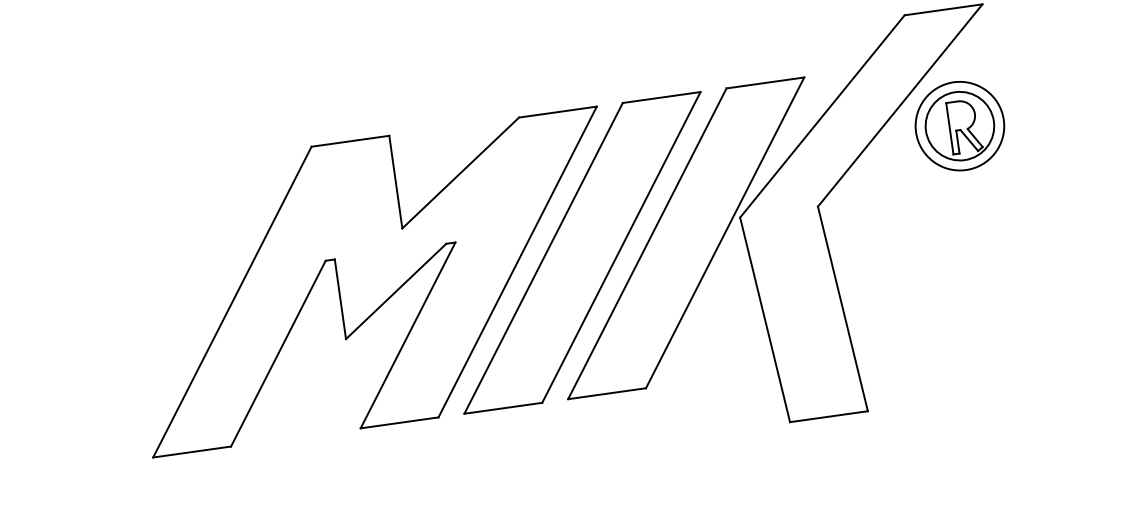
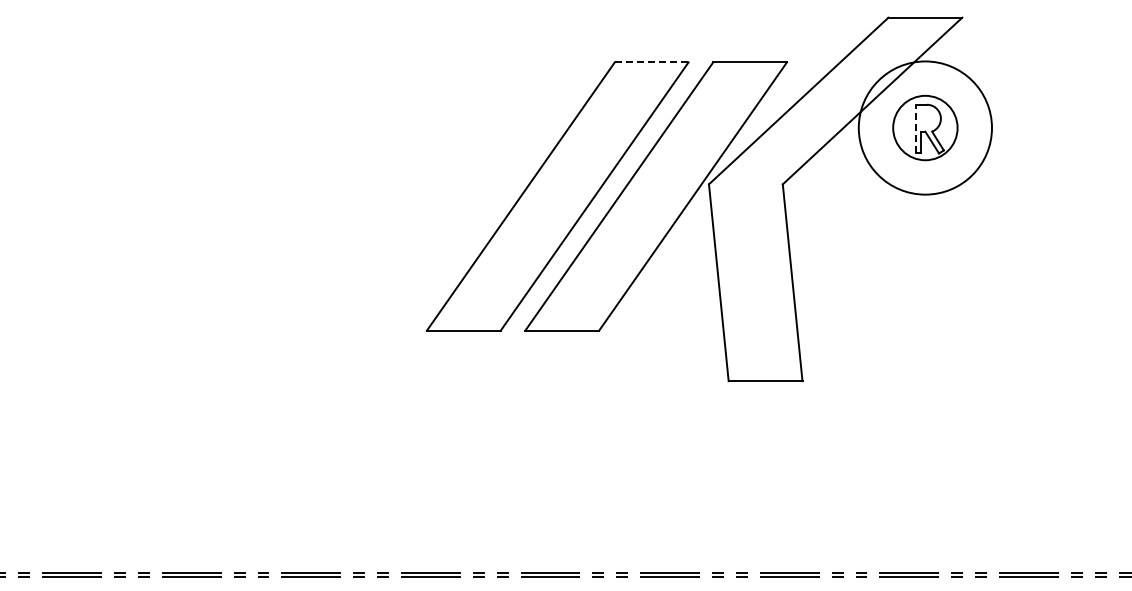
line: (661, 97) -> (651, 62), solid -> dashed
circle: (959, 125) -> (925, 127), size x1.6
line: (949, 128) -> (915, 128), solid -> dashed
part: (374, 282) -> (360, 196), removed

